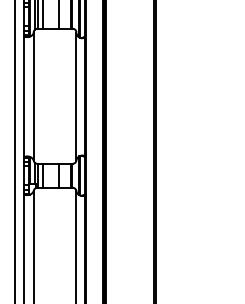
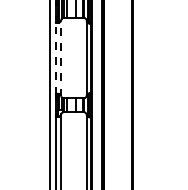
line: (24, 95) -> (55, 57), solid -> dashed
line: (34, 96) -> (61, 58), solid -> dashed

